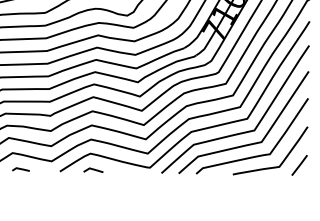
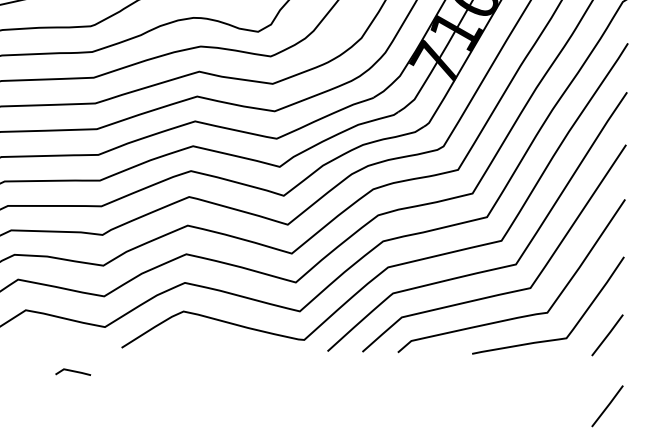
line: (20, 169) -> (72, 371), moved
line: (93, 169) -> (189, 343), removed
line: (299, 200) -> (607, 406), added

